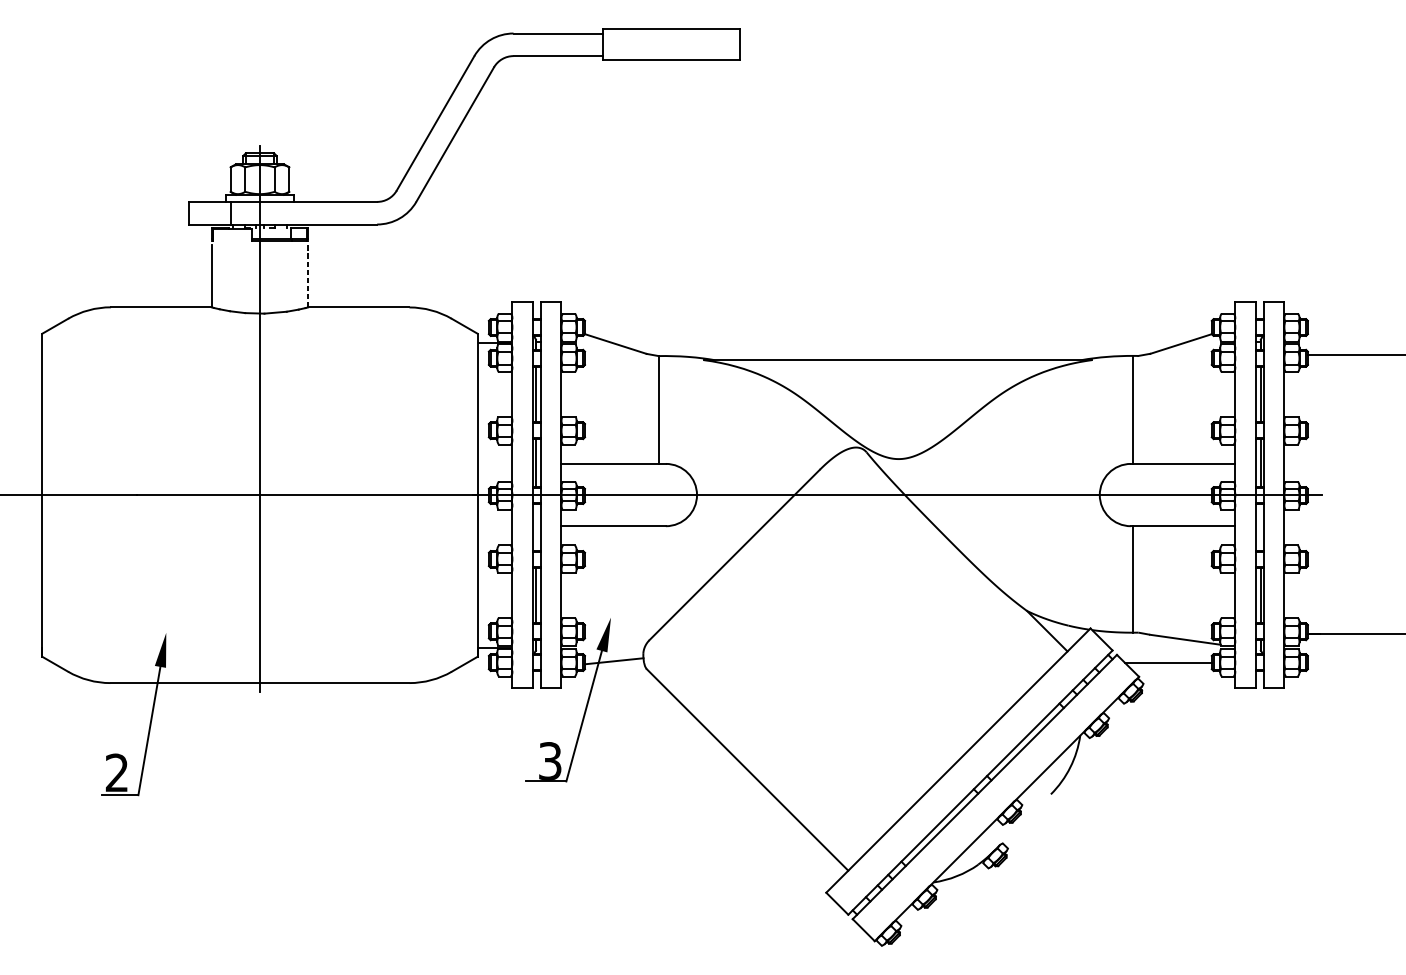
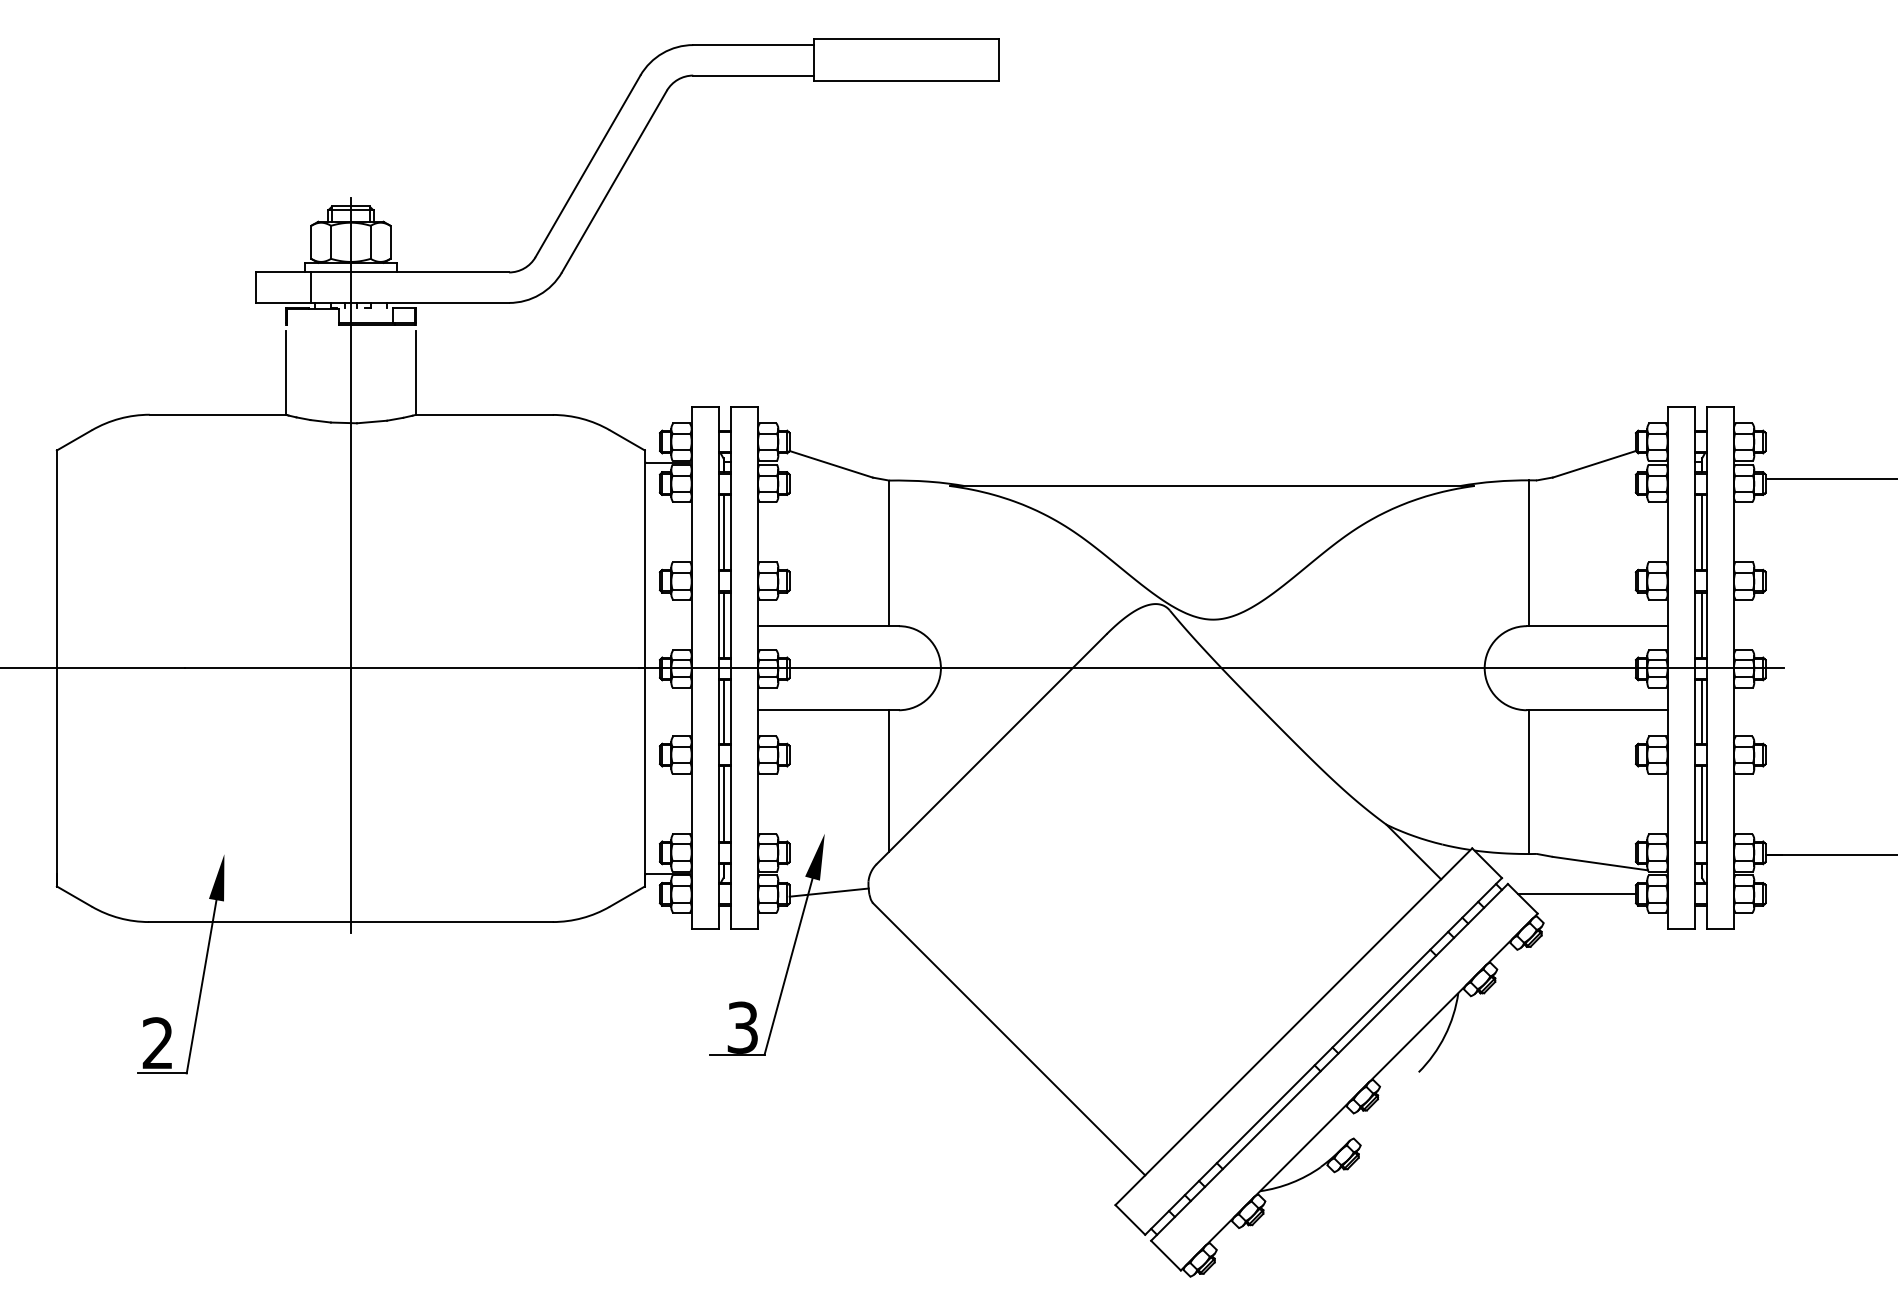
line: (307, 276) -> (415, 373), dashed -> solid
line: (535, 527) -> (723, 711), added
line: (1261, 527) -> (1702, 711), added
line: (658, 578) -> (889, 780), added

